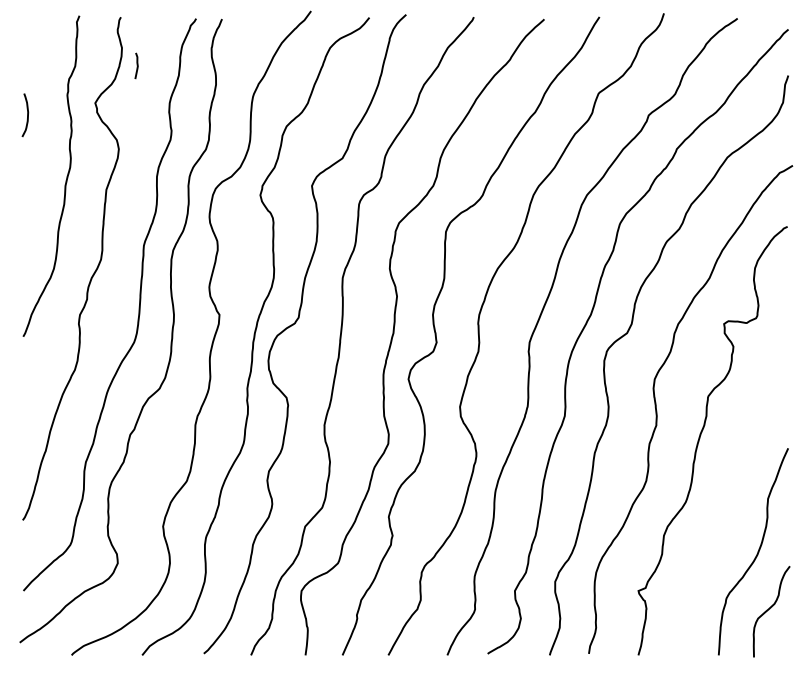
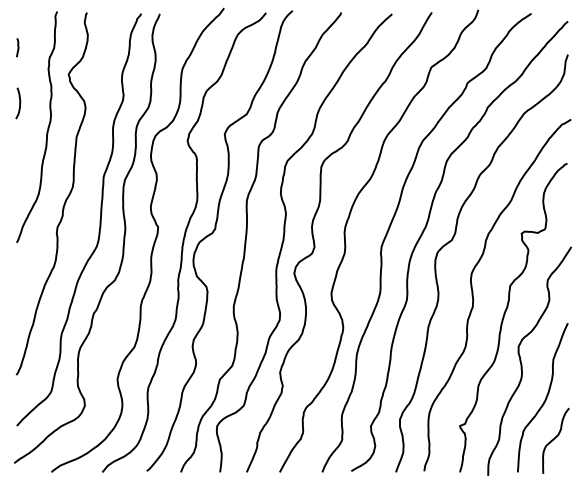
curve: (136, 65) -> (17, 47), moved
curve: (27, 115) -> (19, 103), moved
curve: (724, 504) -> (521, 363), added

